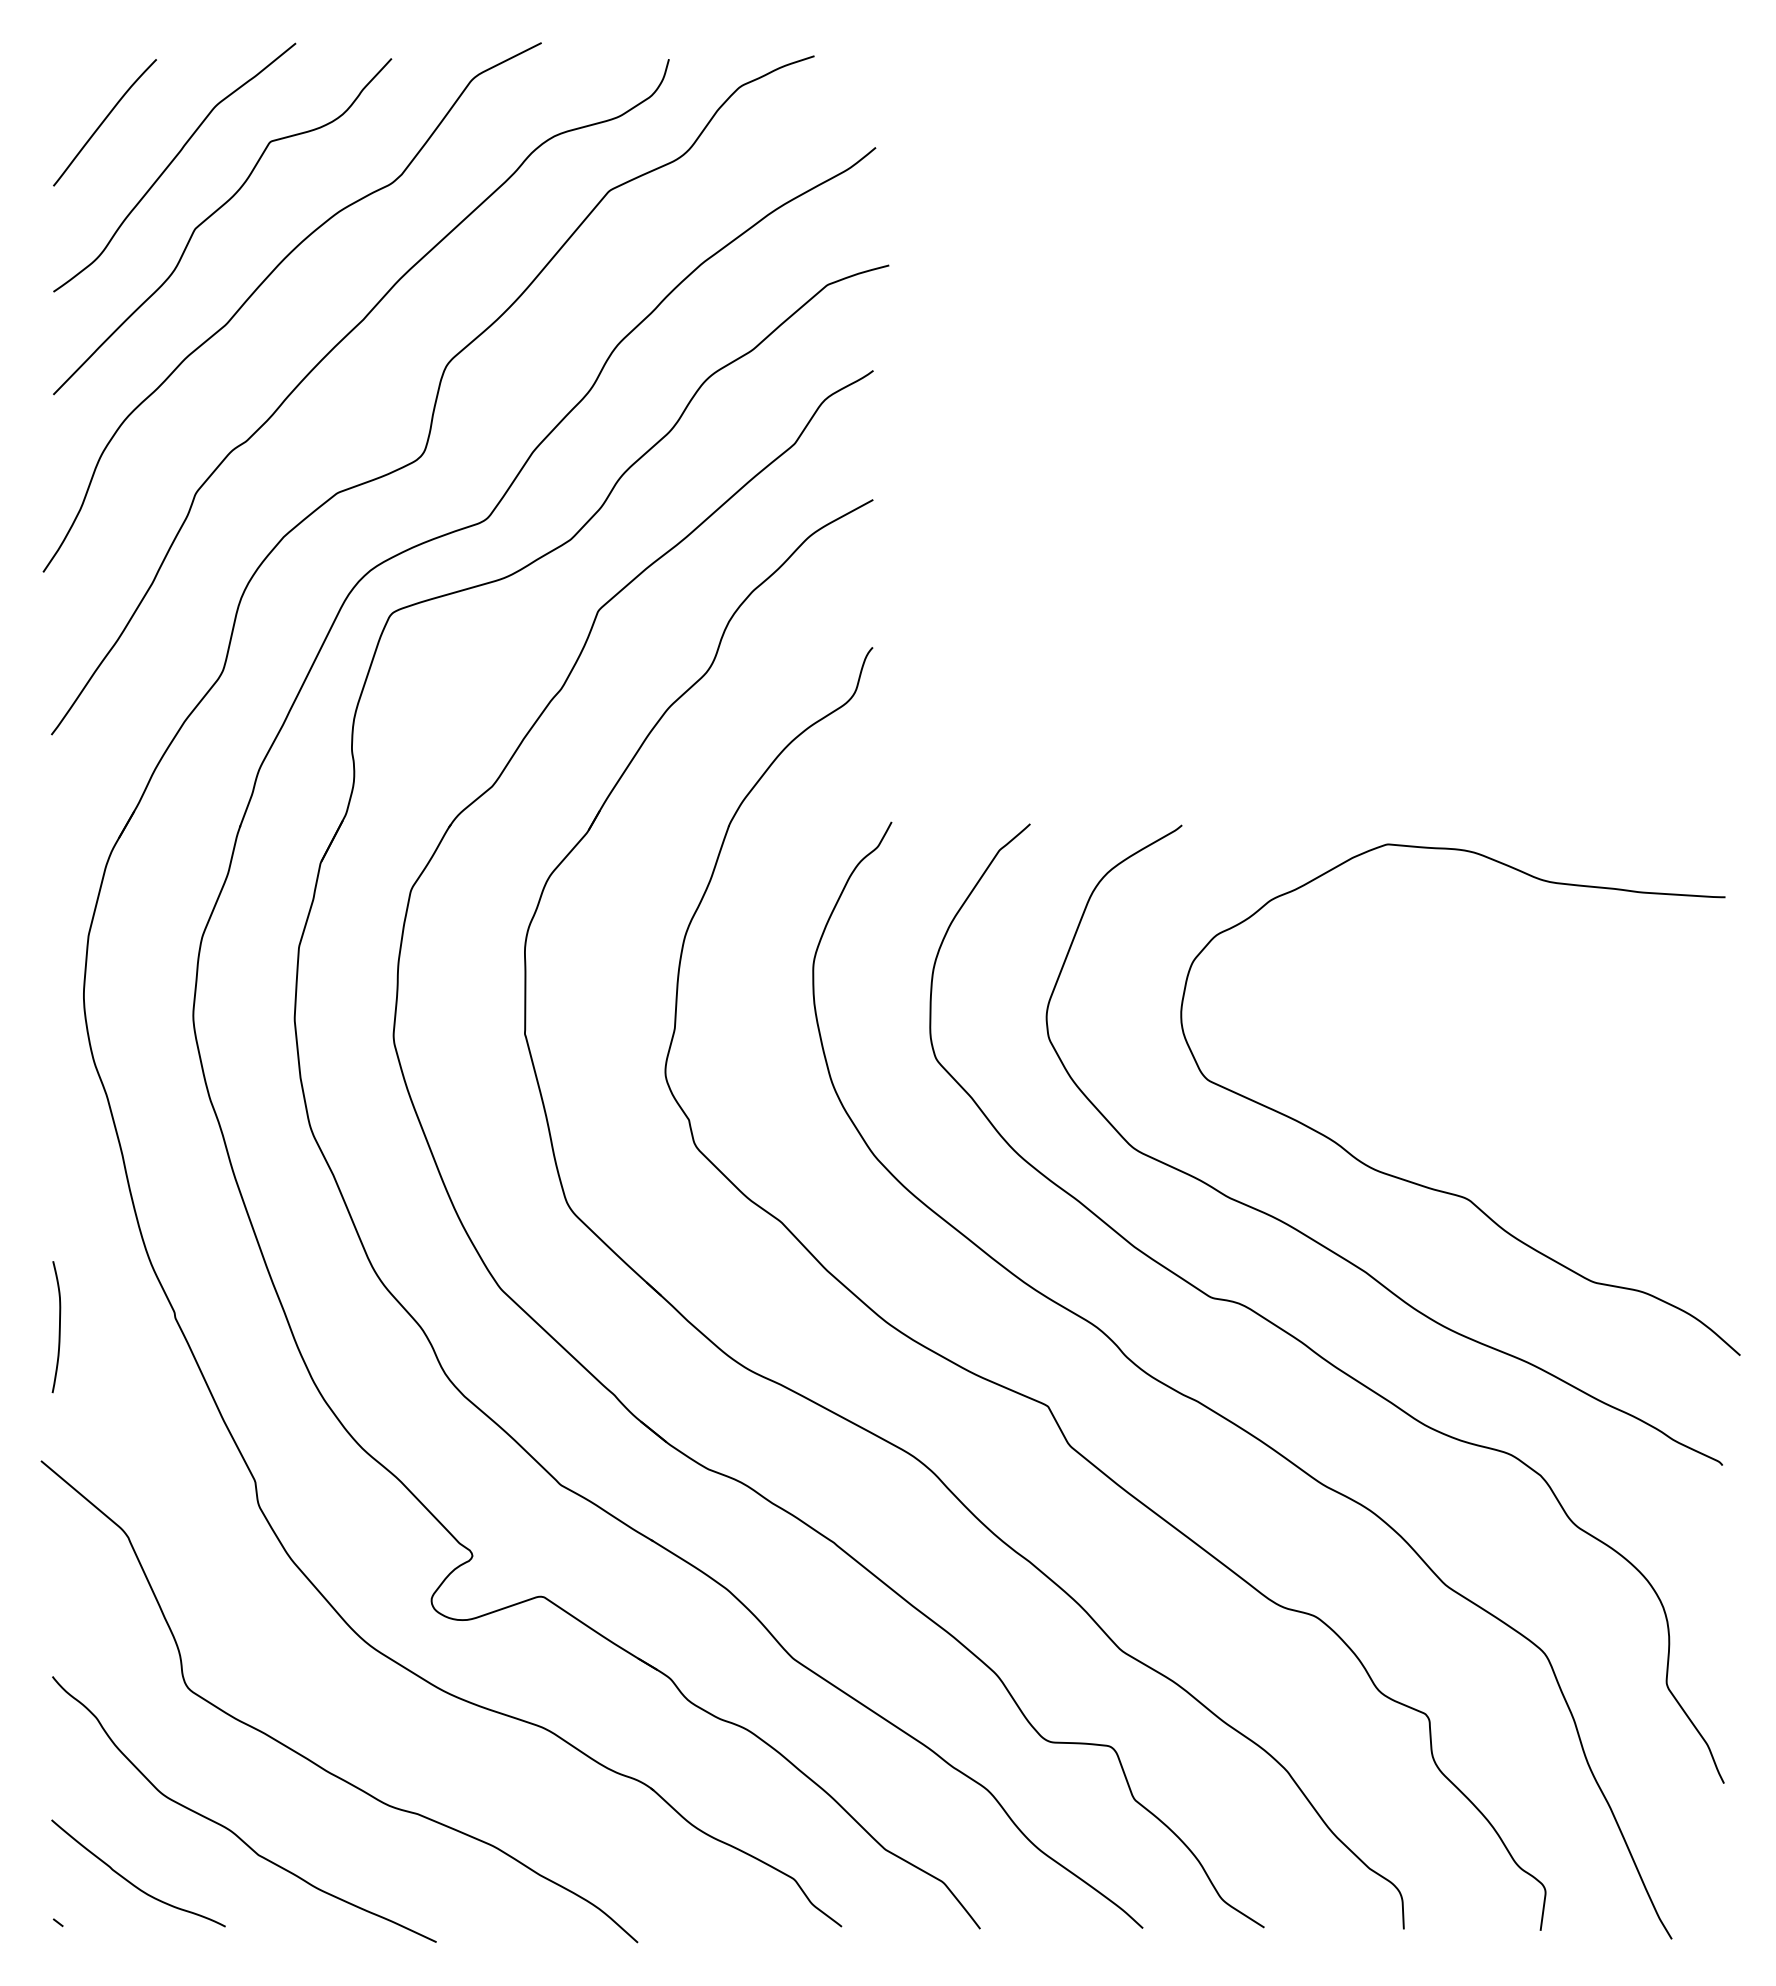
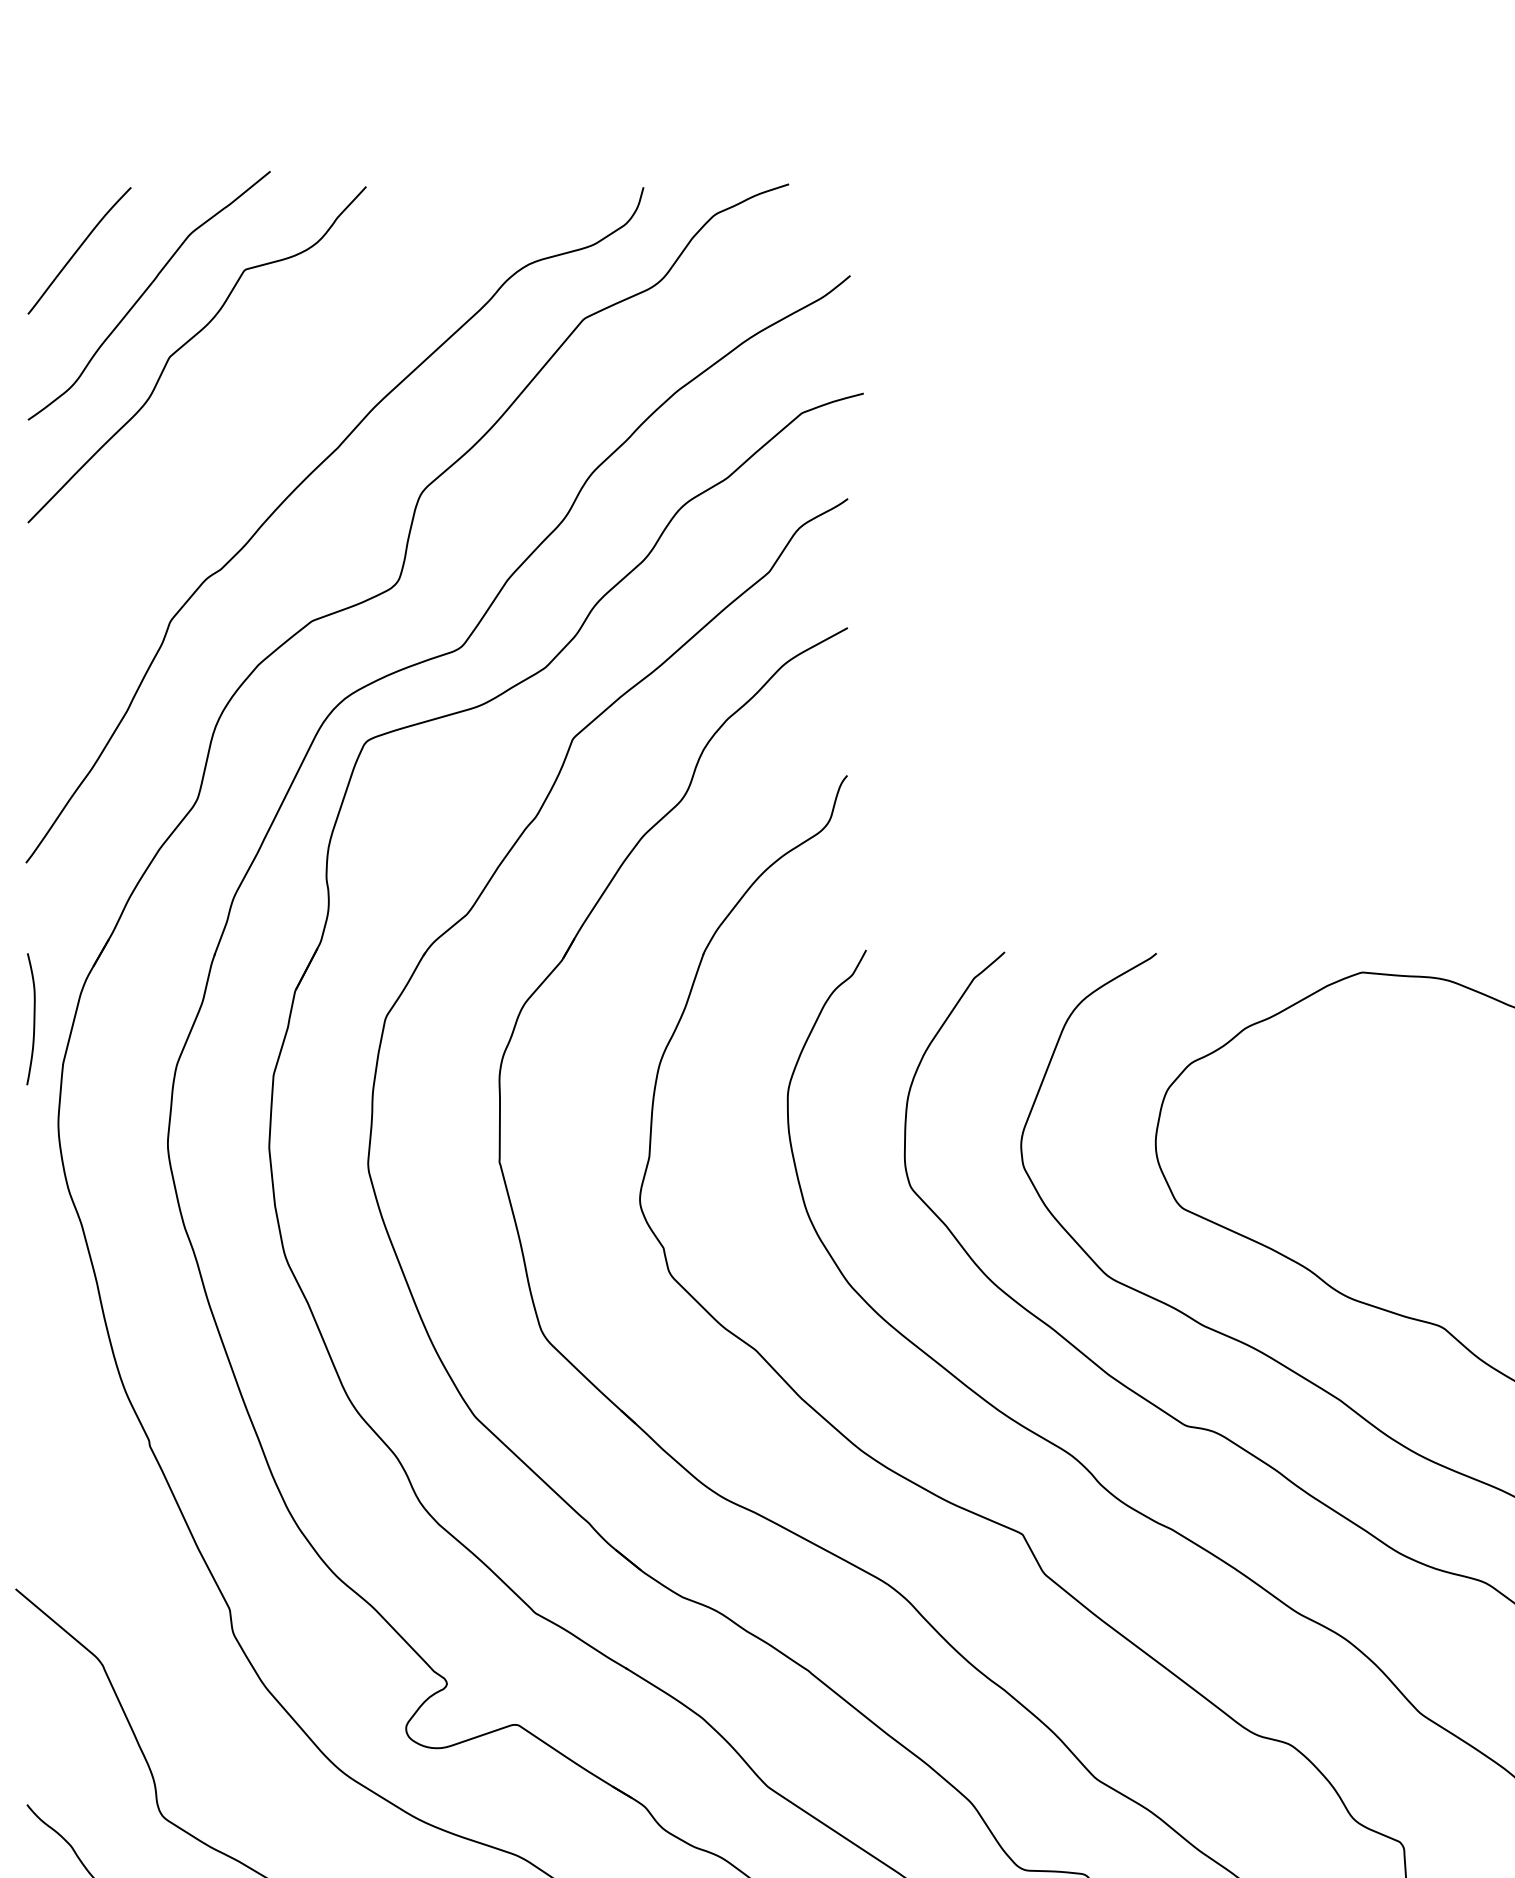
curve: (263, 283) -> (238, 411), removed
curve: (59, 1327) -> (34, 1019), moved

